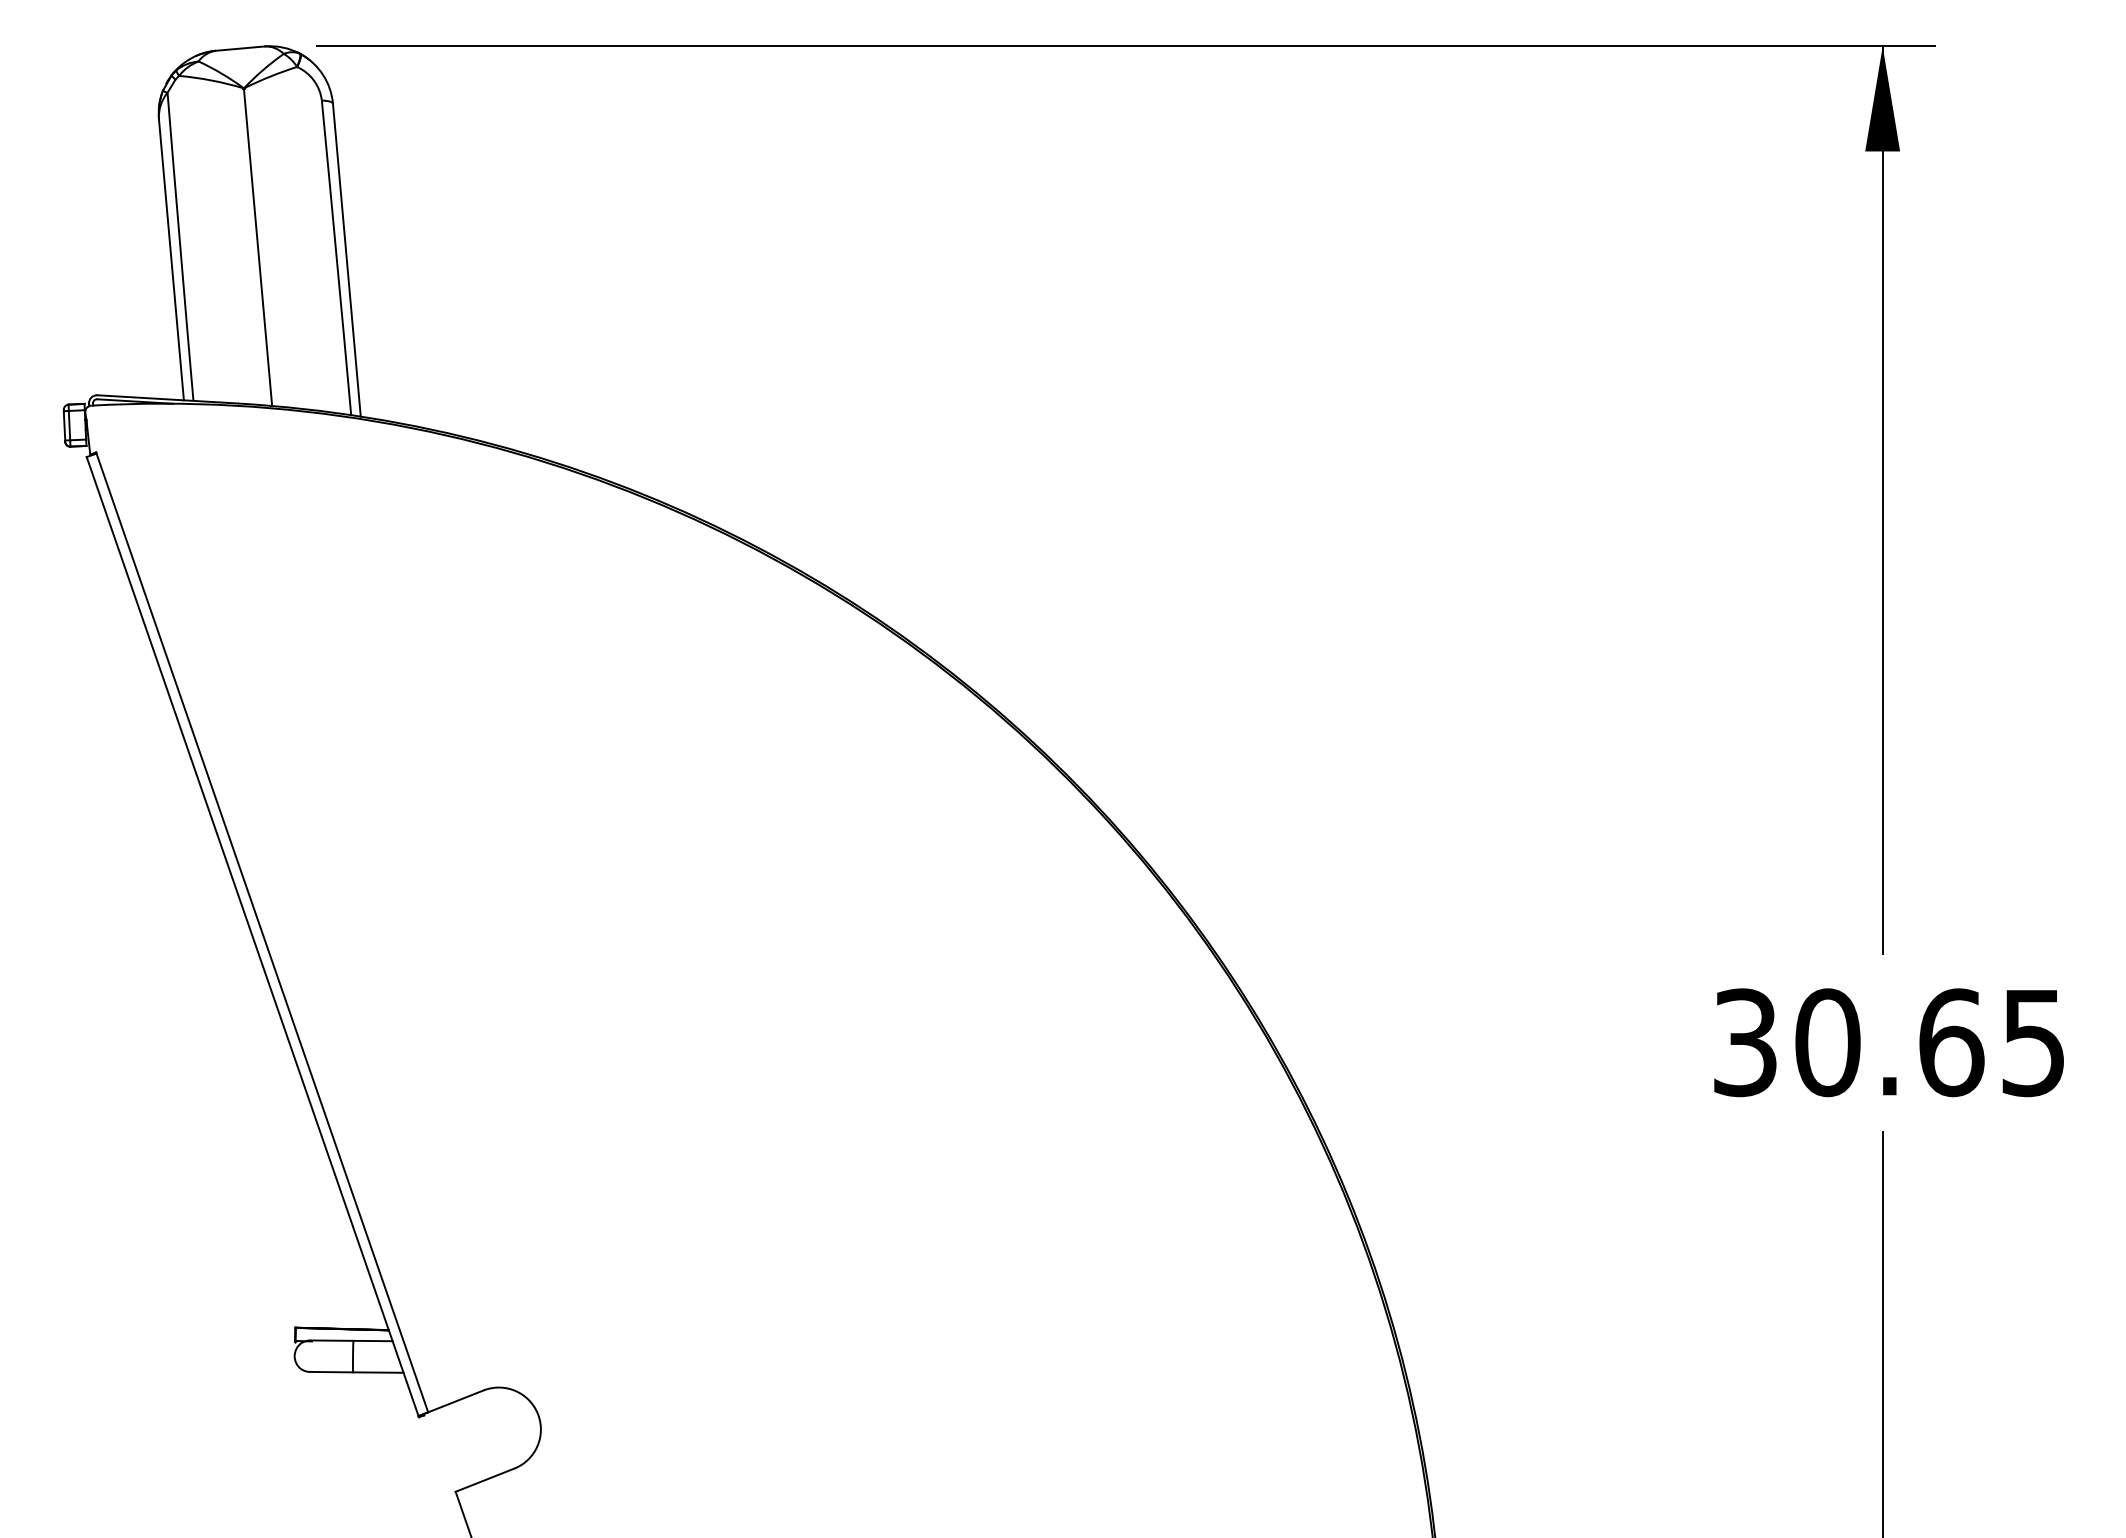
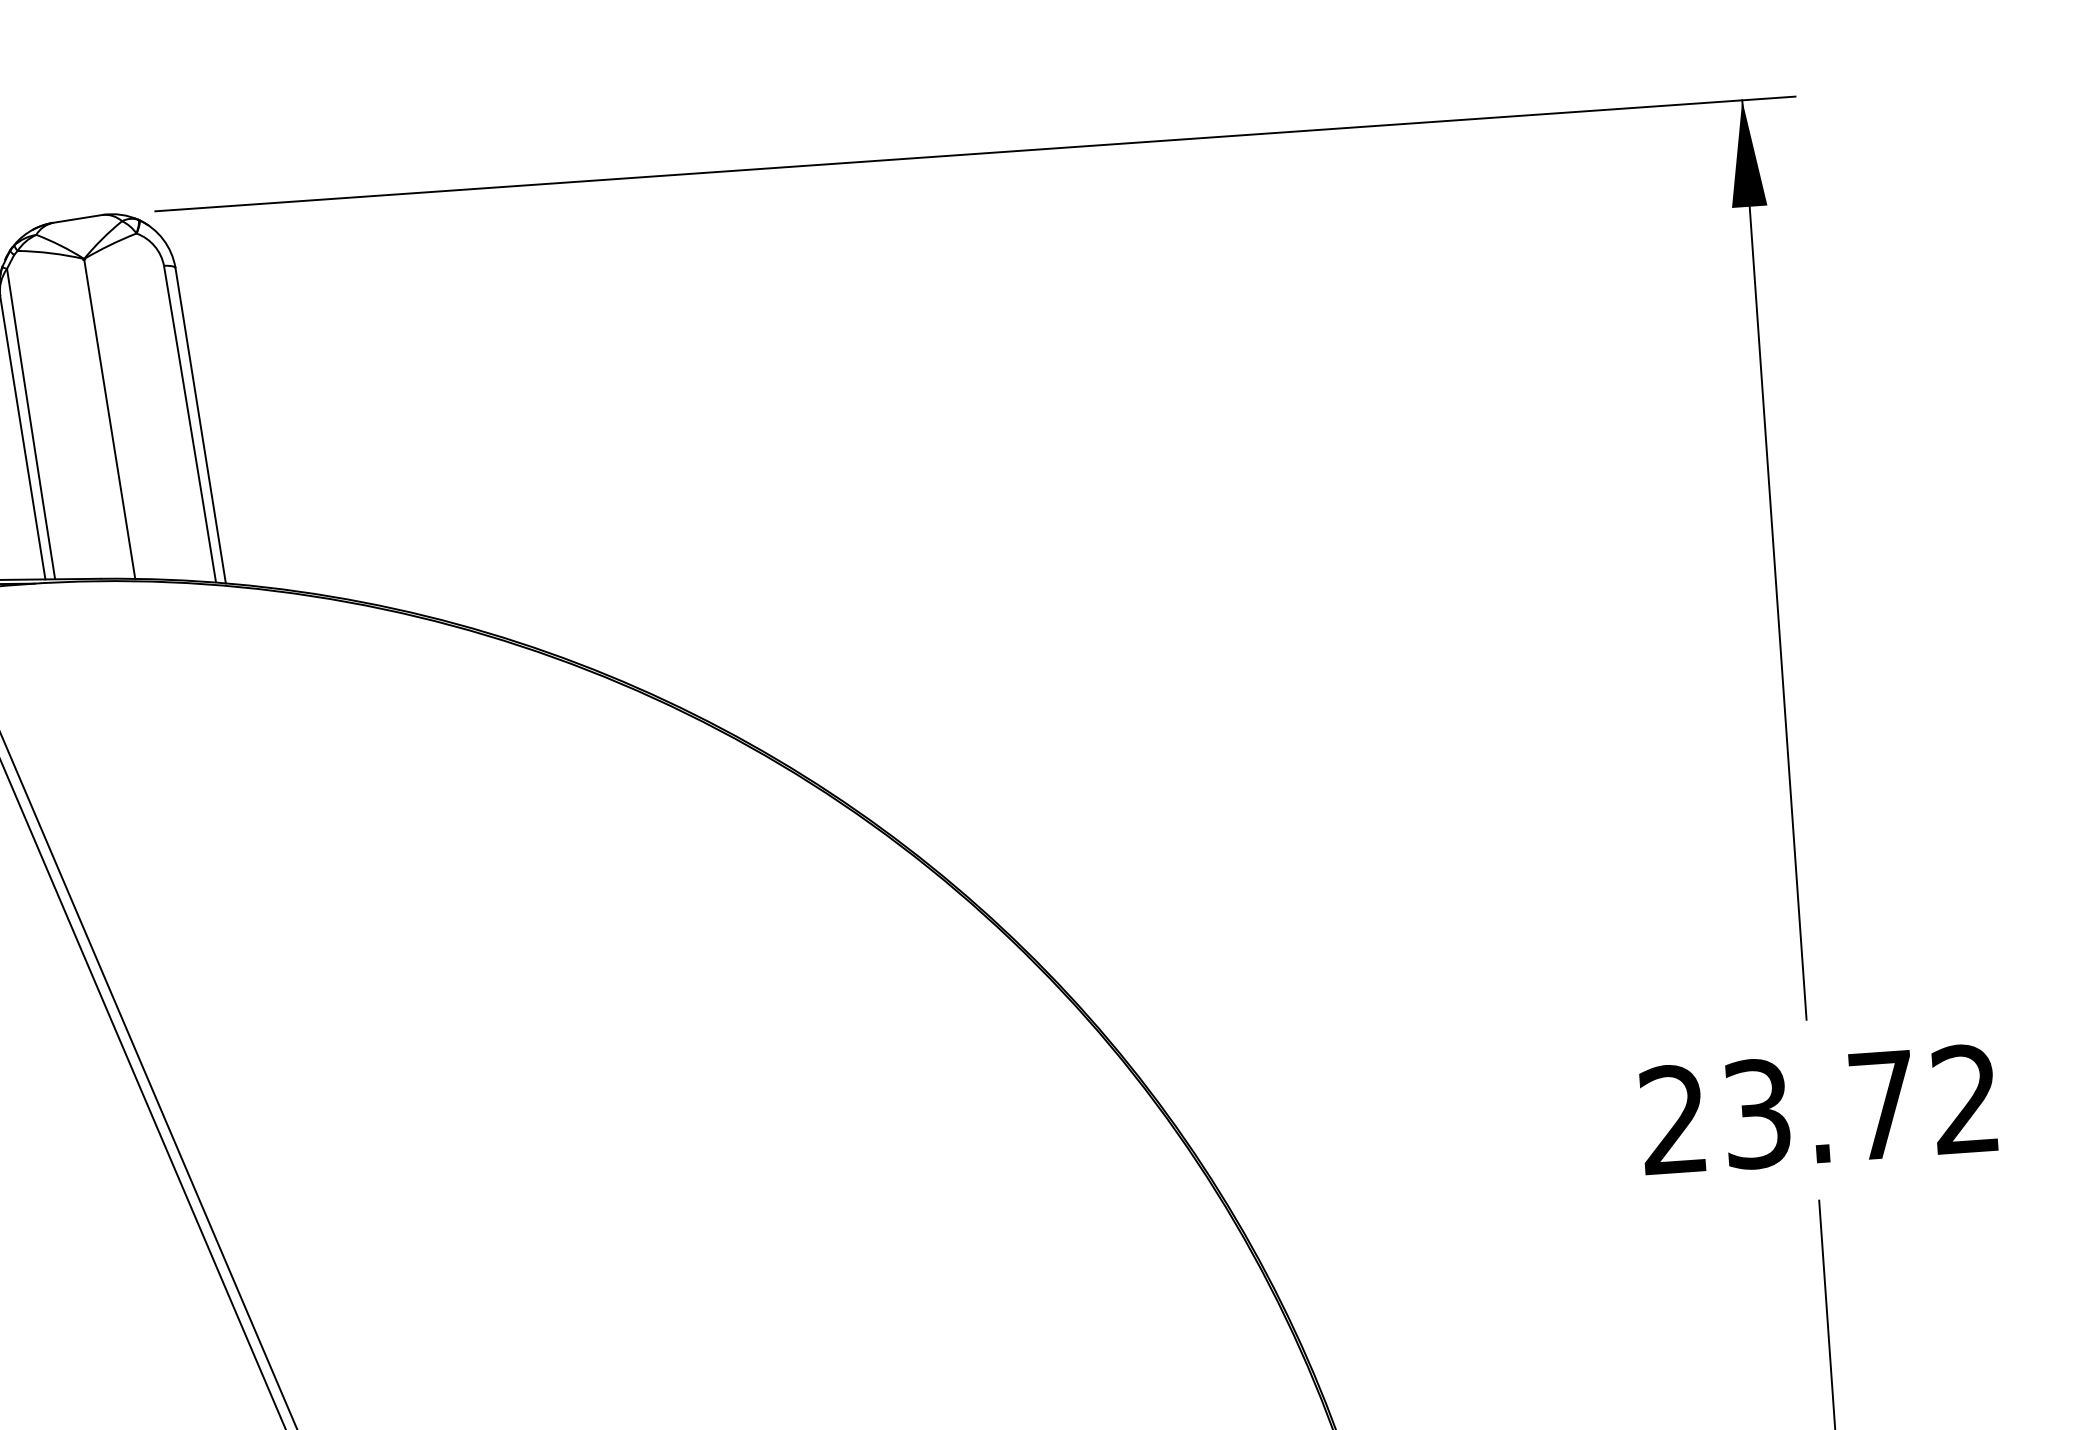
text: (1888, 1042) -> (1818, 1109), 30.65 -> 23.72

